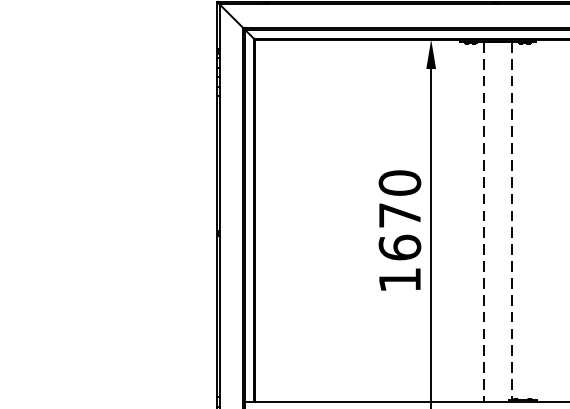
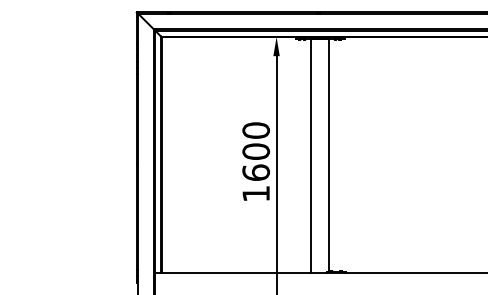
text: (400, 215) -> (256, 151), 1670 -> 1600
line: (512, 221) -> (329, 155), dashed -> solid
line: (483, 222) -> (310, 156), dashed -> solid

